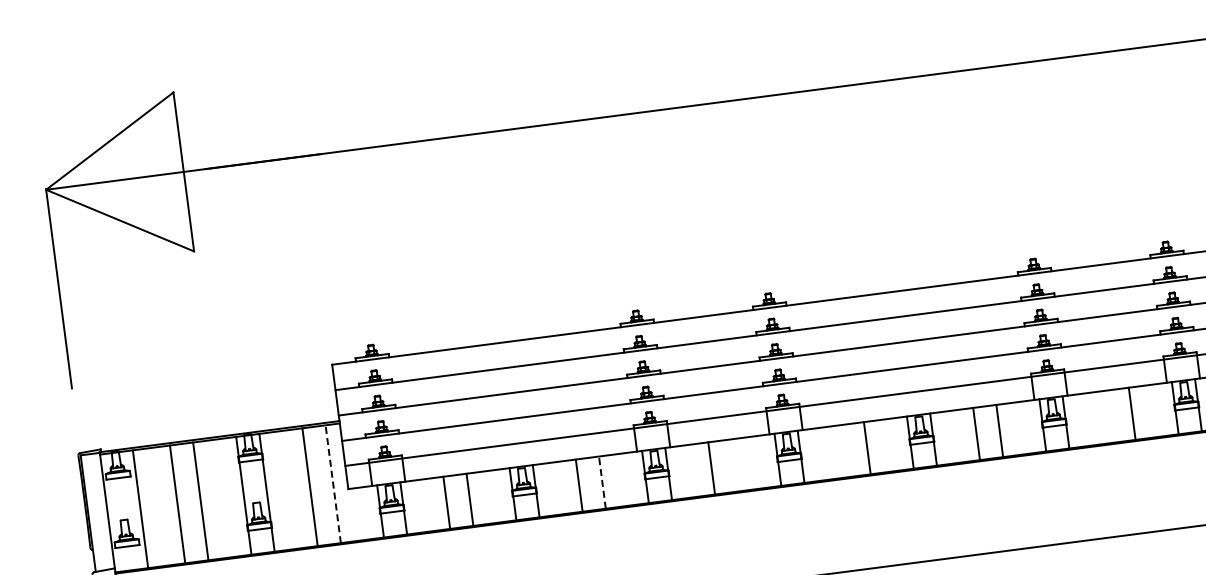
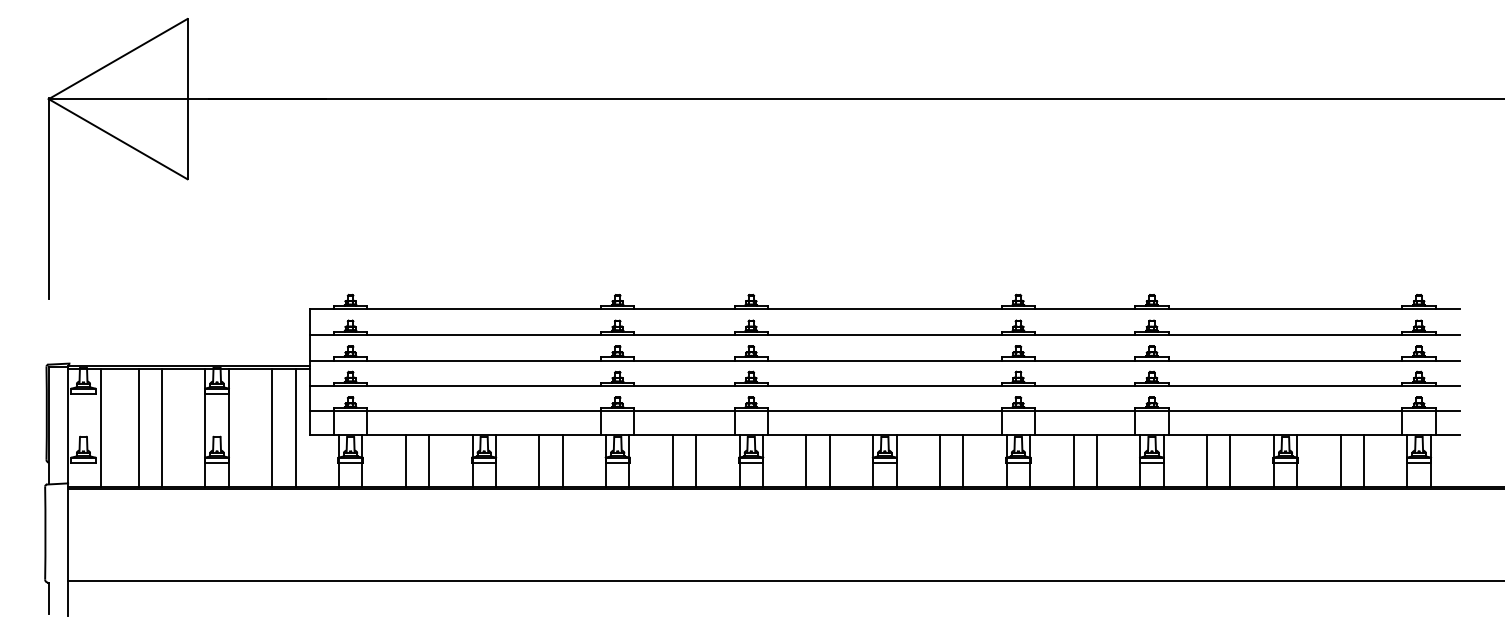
line: (1108, 416) -> (1073, 460), added
line: (844, 450) -> (806, 460), added
line: (735, 464) -> (696, 460), added
line: (602, 481) -> (562, 460), dashed -> solid
line: (333, 483) -> (295, 427), dashed -> solid

